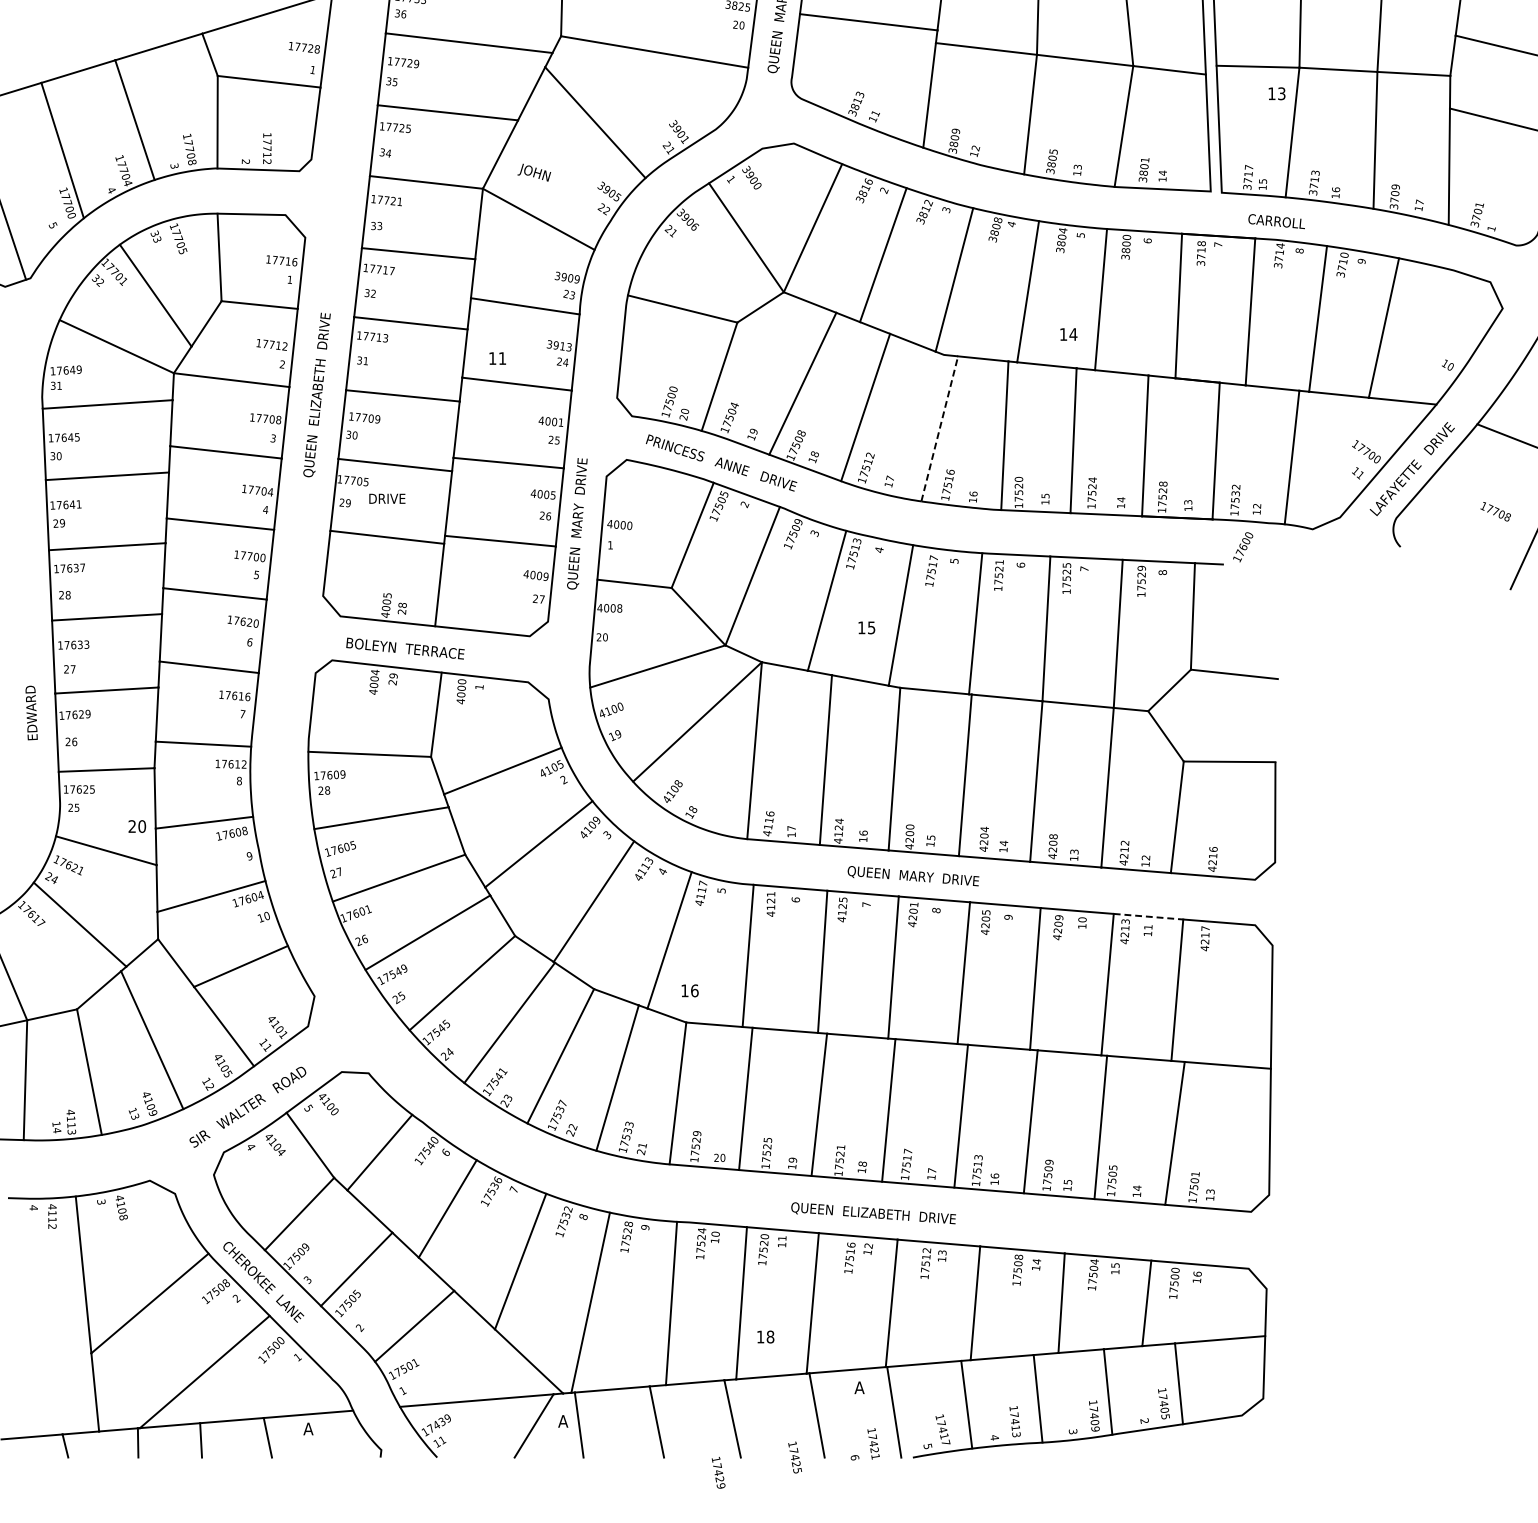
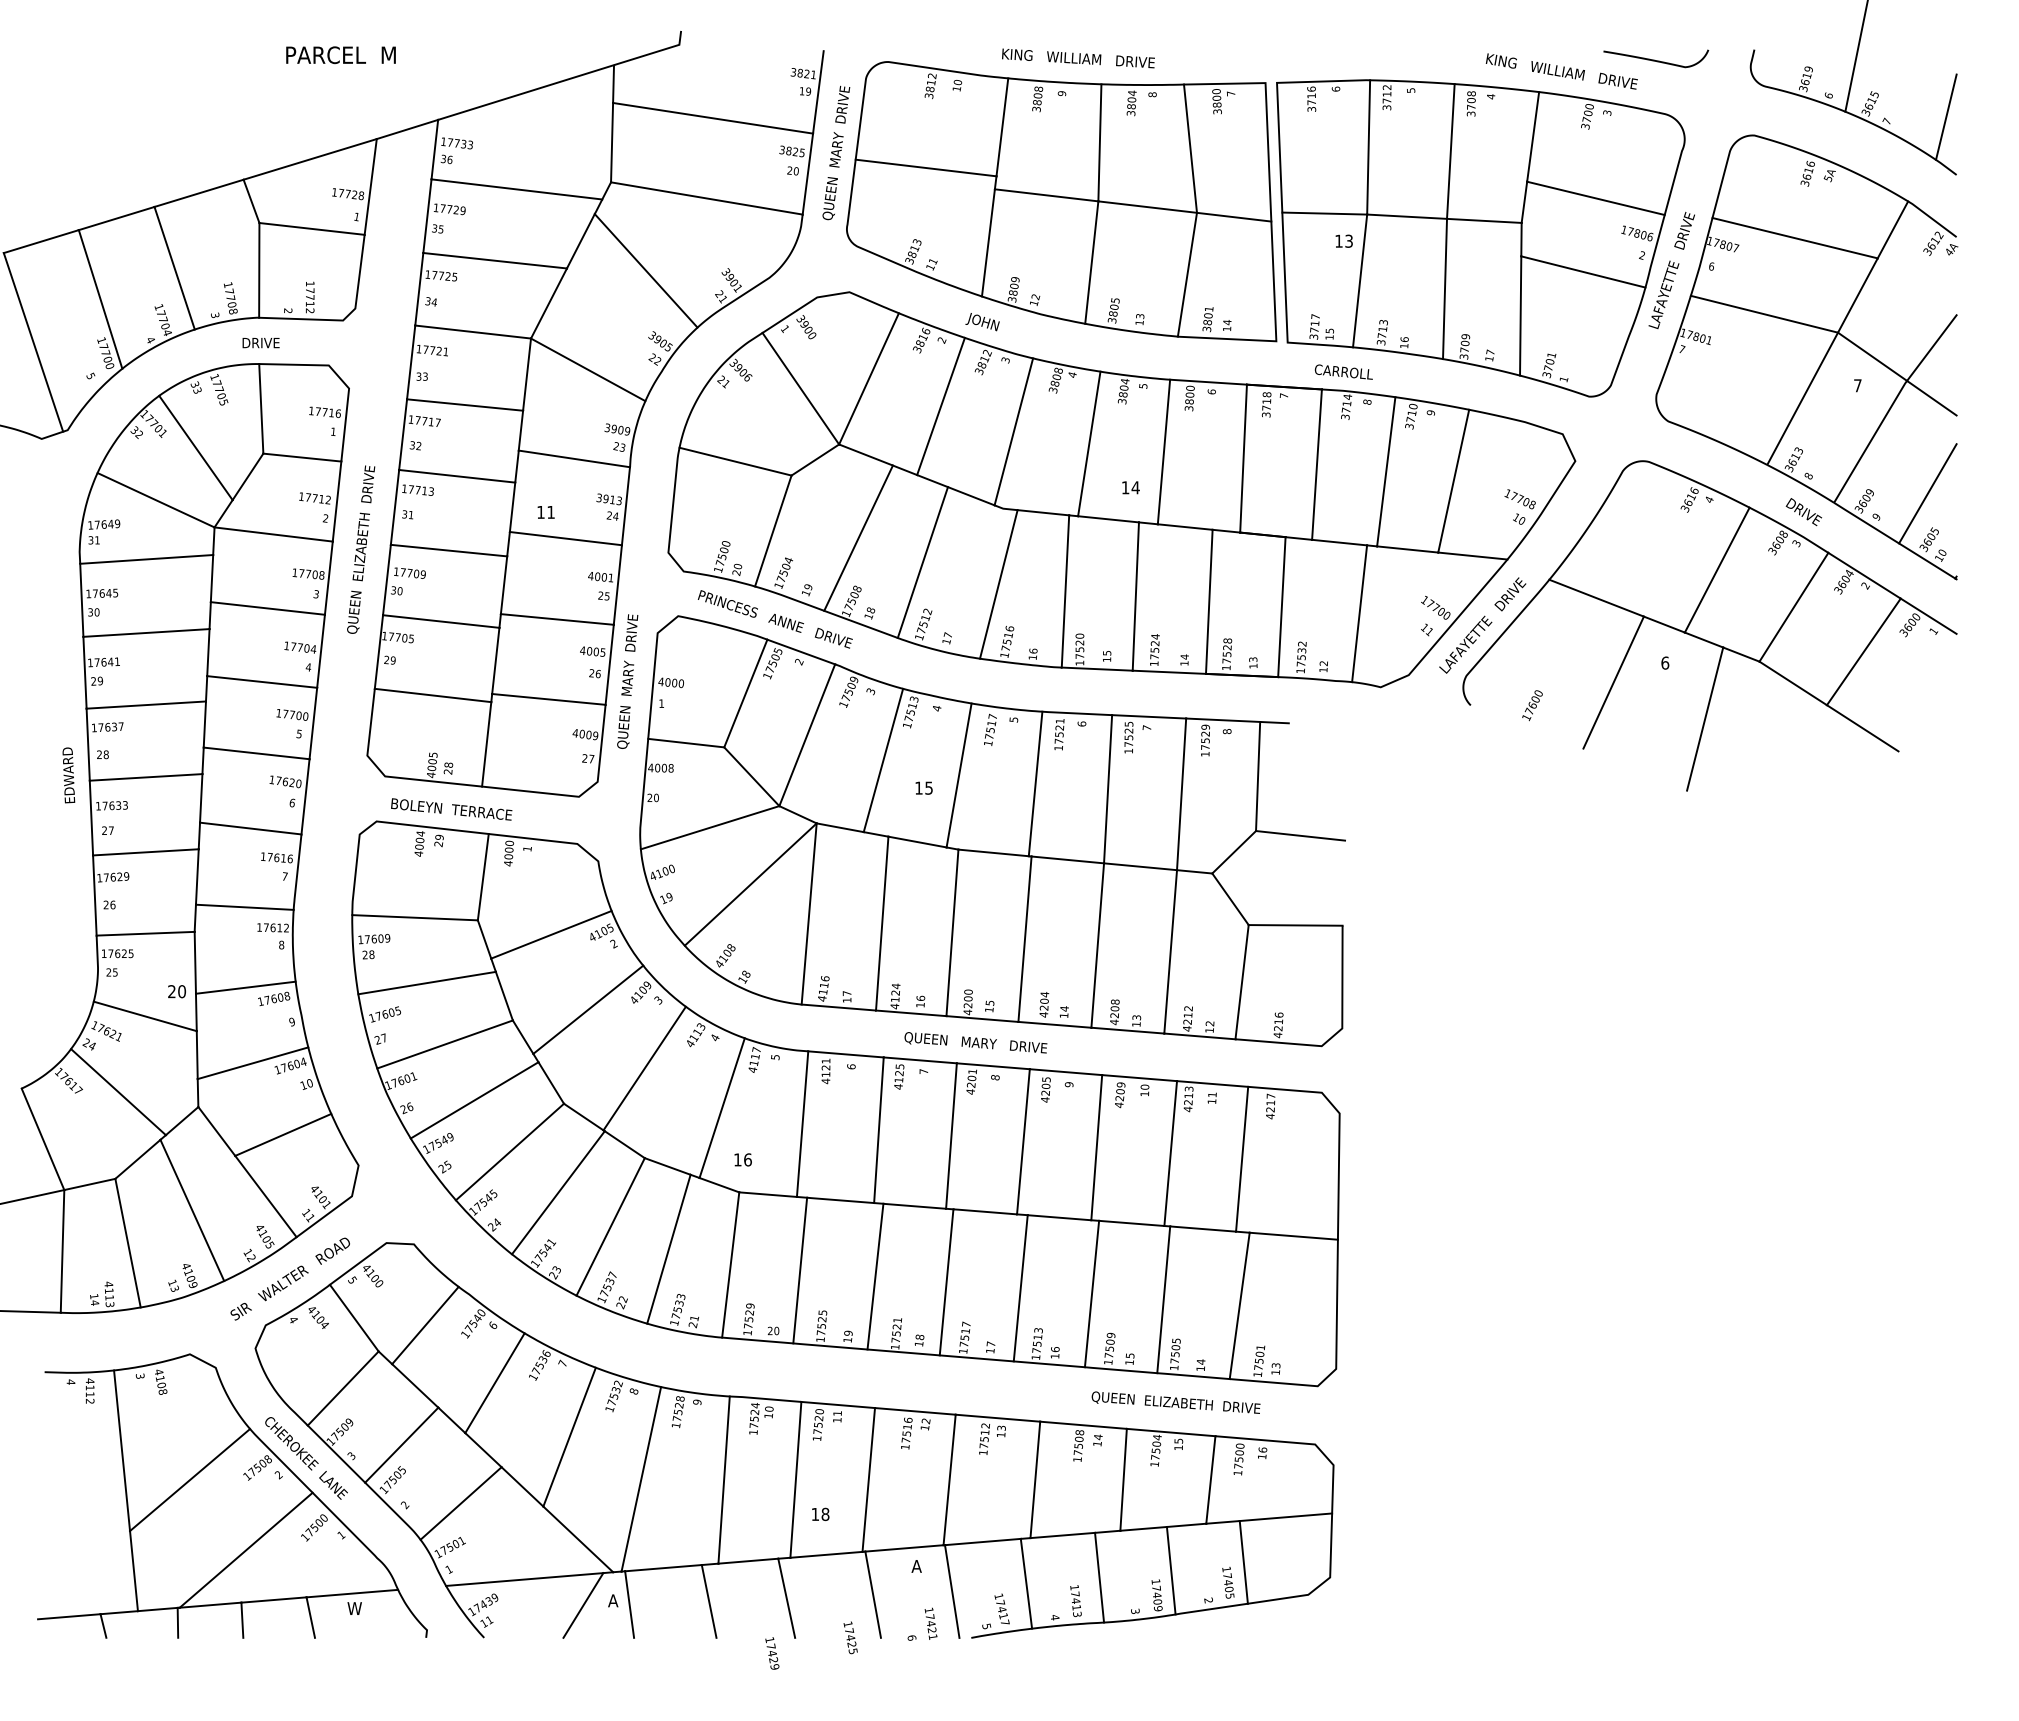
text: (534, 173) -> (982, 322), moved
line: (939, 428) -> (998, 584), dashed -> solid
text: (386, 499) -> (260, 343), moved
text: (1495, 511) -> (1519, 499), moved
text: (1243, 547) -> (1532, 705), moved
text: (31, 713) -> (68, 775), moved
text: (943, 878) -> (1002, 1044), QUEEN  MARY  DRIVE -> QUEEN   MARY   DRIVE
line: (1148, 916) -> (1212, 1083), dashed -> solid
text: (873, 1213) -> (1175, 1402), moved
text: (310, 1428) -> (354, 1608), A -> W

